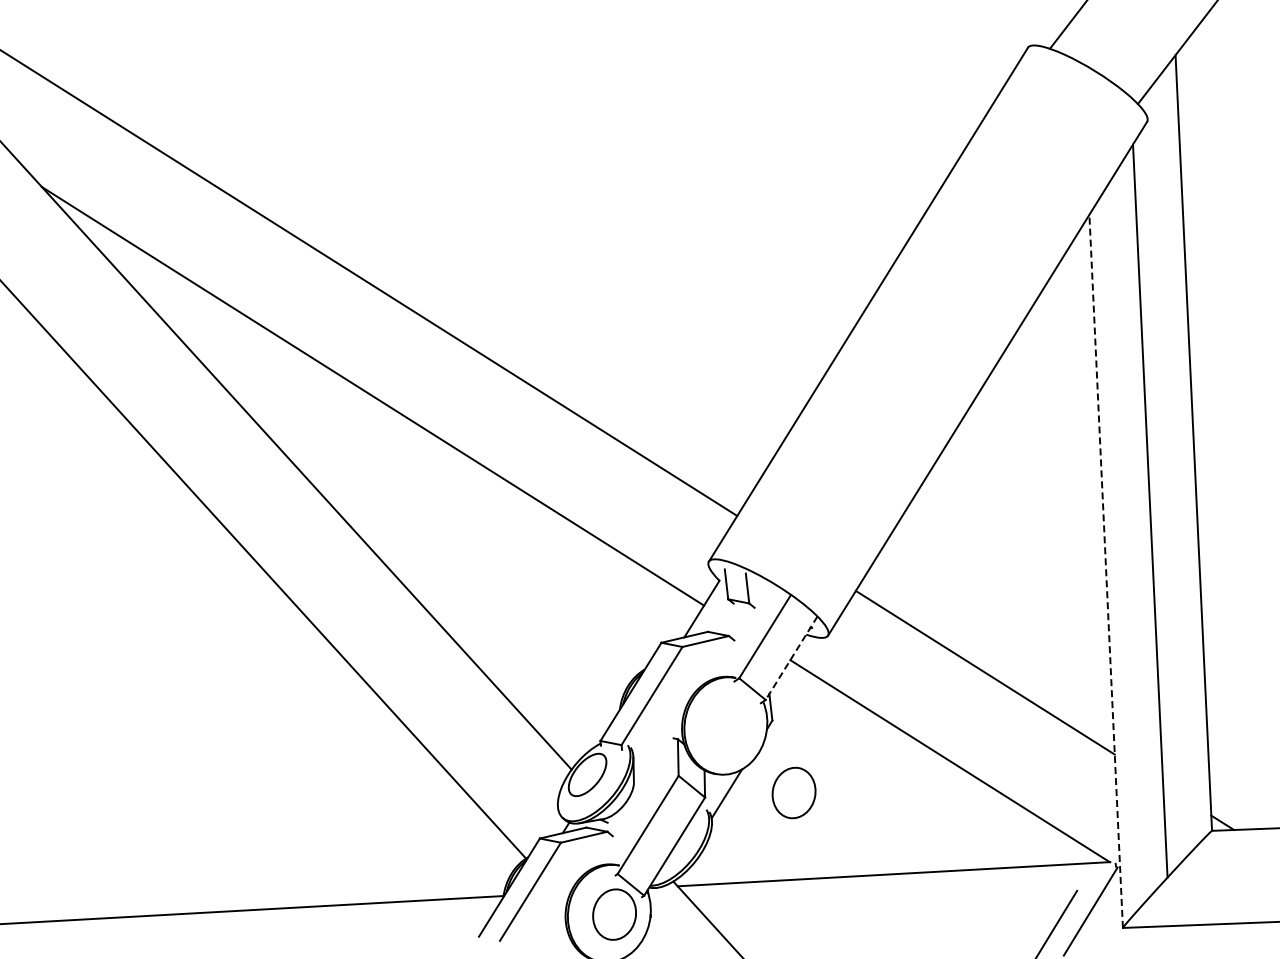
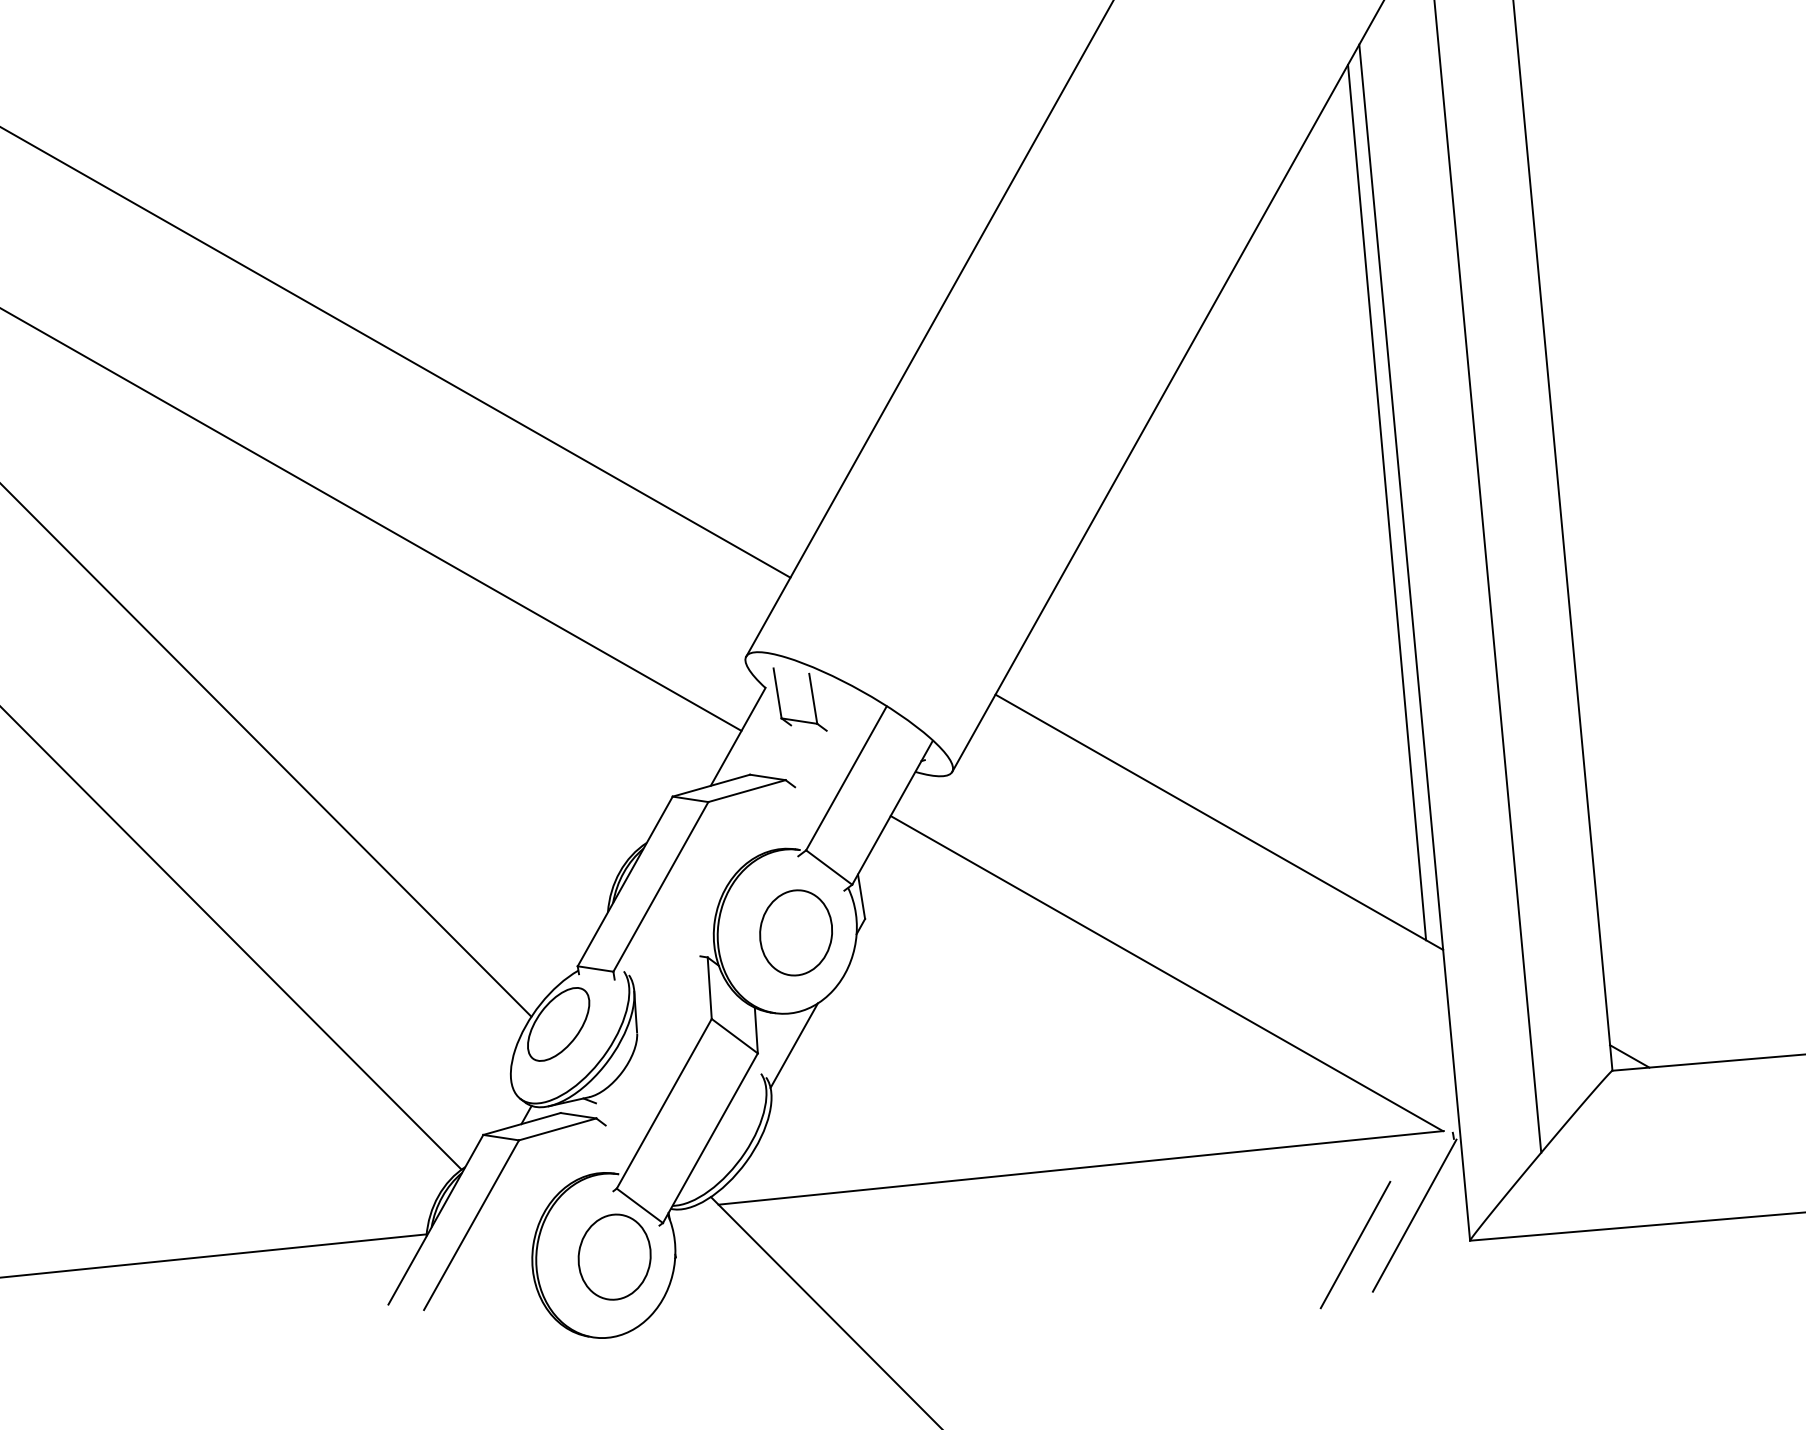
line: (1093, 487) -> (1387, 502), added
line: (1106, 571) -> (1415, 642), dashed -> solid
line: (791, 658) -> (892, 813), dashed -> solid
part: (793, 792) -> (795, 932), moved

